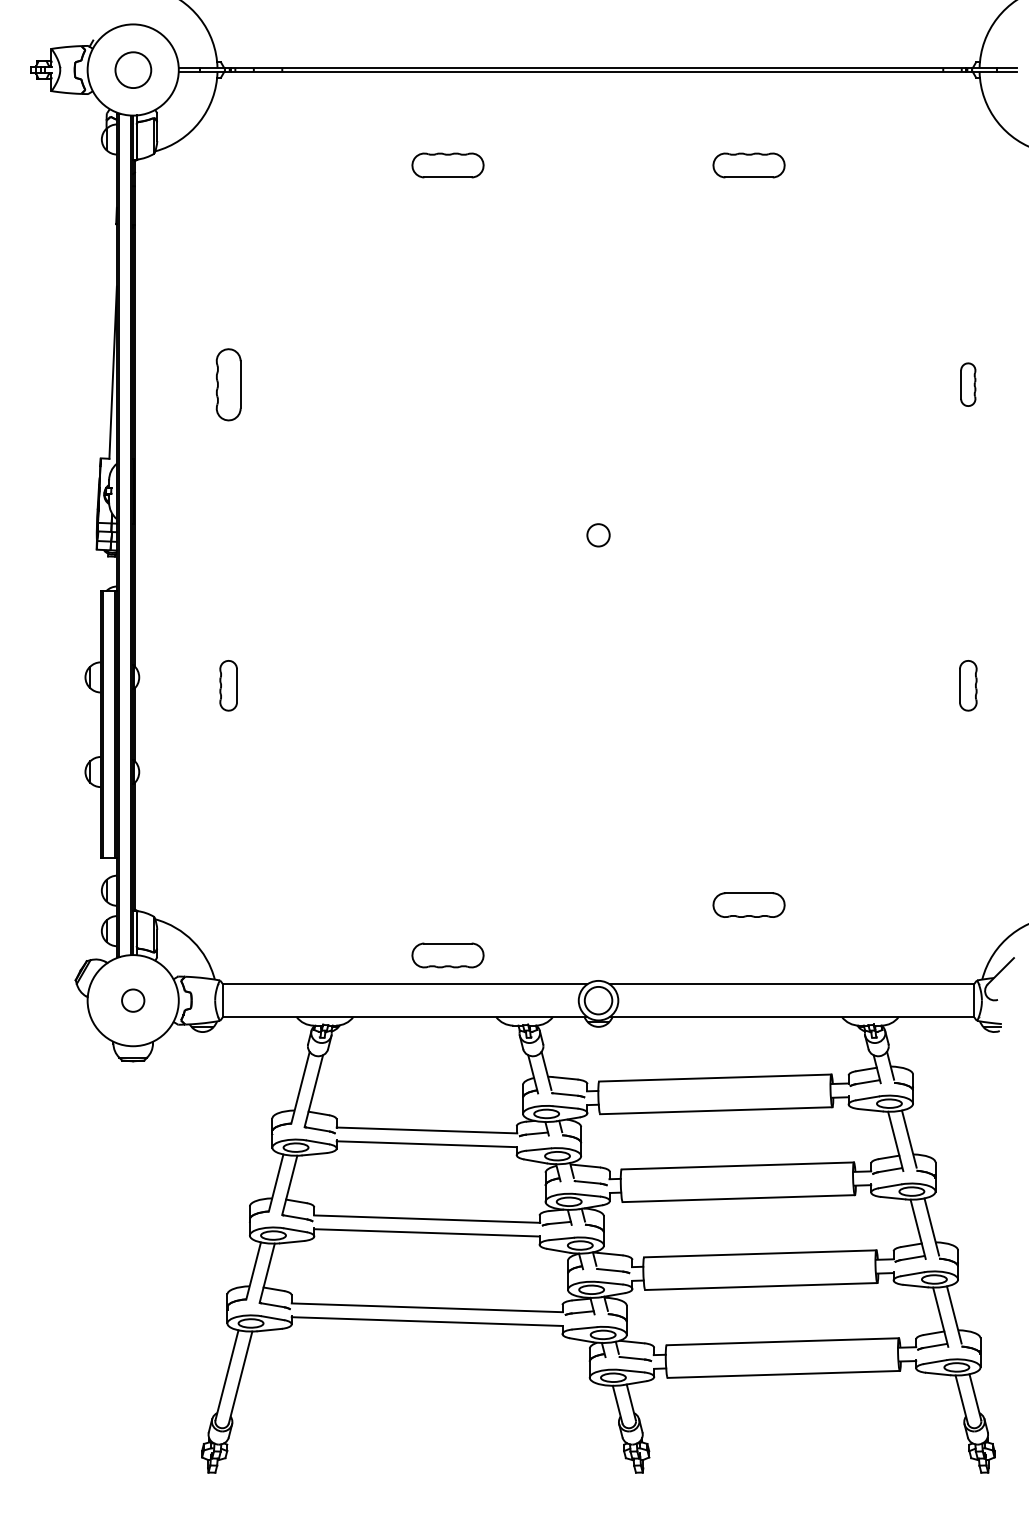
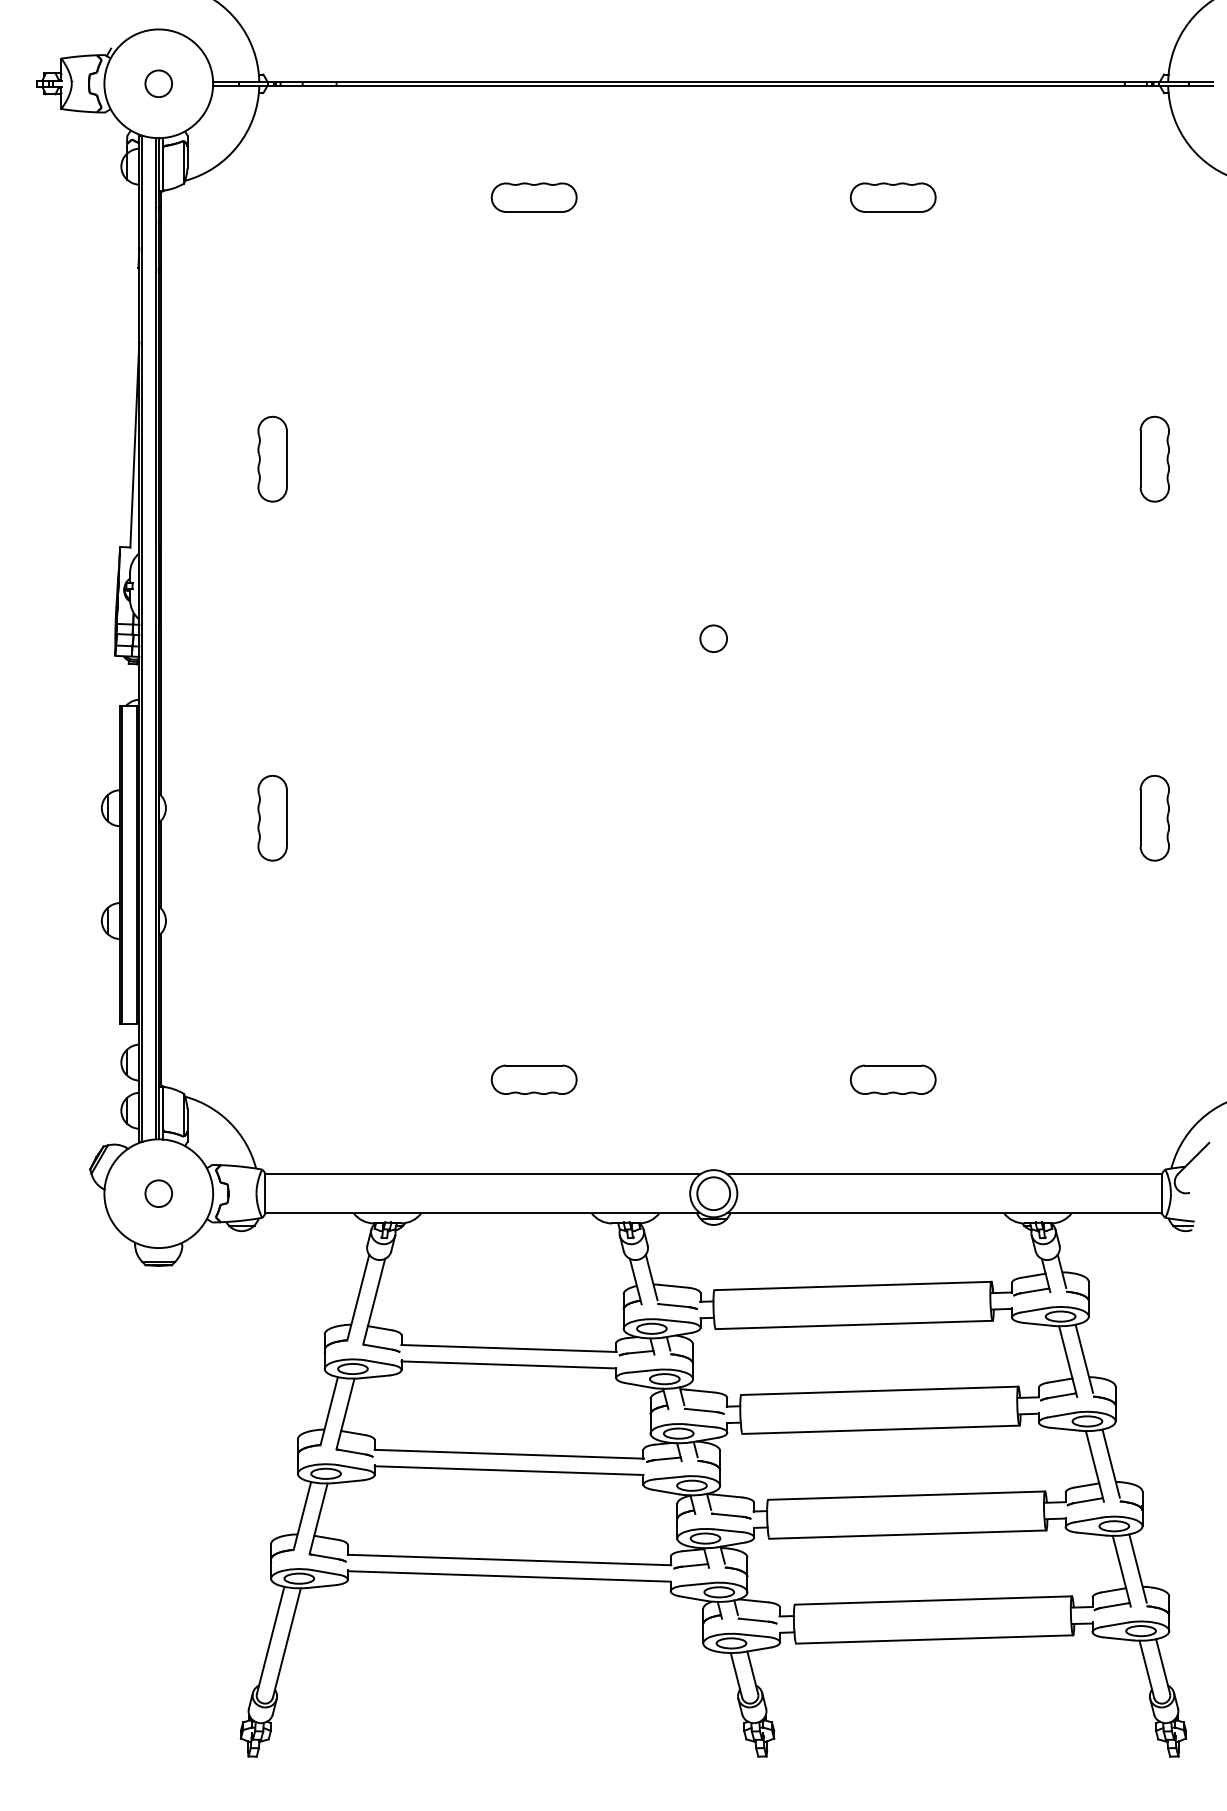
circle: (132, 69) -> (158, 83), size x0.62
part: (968, 384) -> (1154, 458), size x1.67
part: (228, 685) -> (272, 817), size x1.43
part: (968, 685) -> (1154, 817), size x1.43
part: (447, 955) -> (533, 1079), moved

